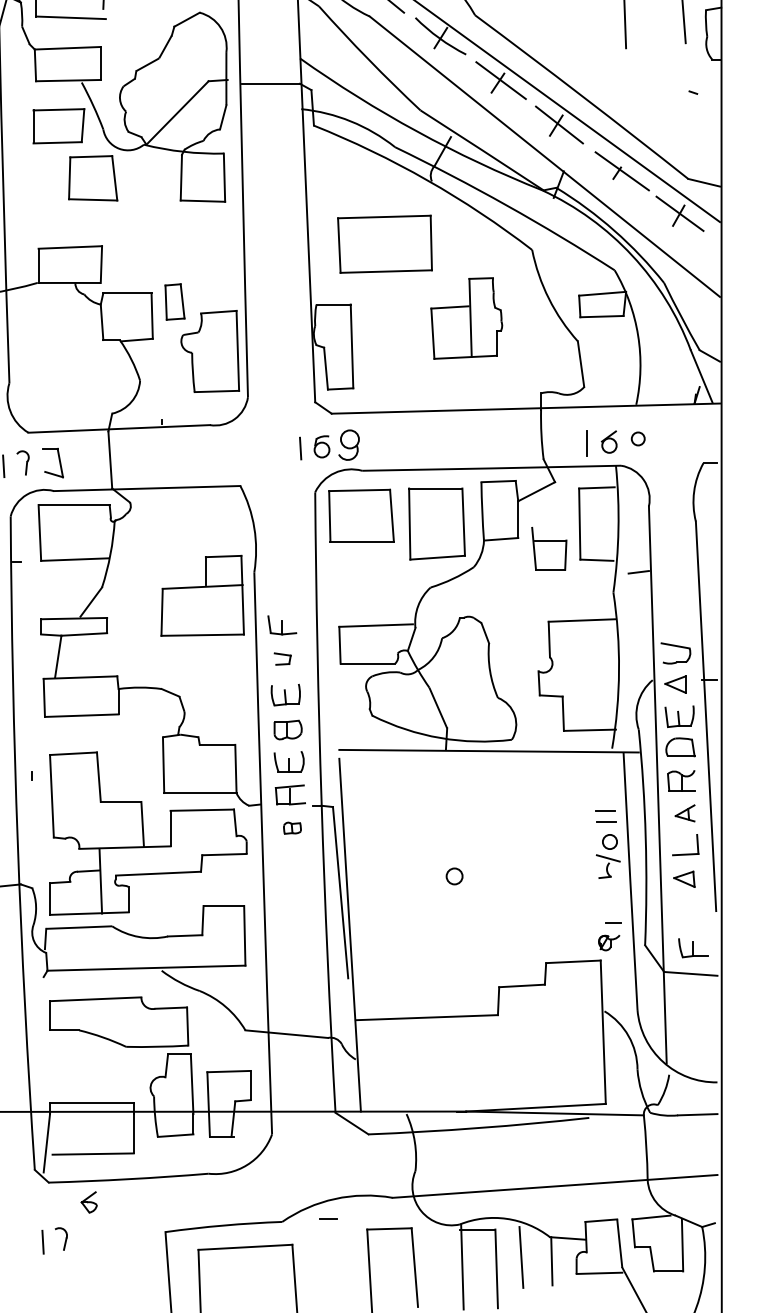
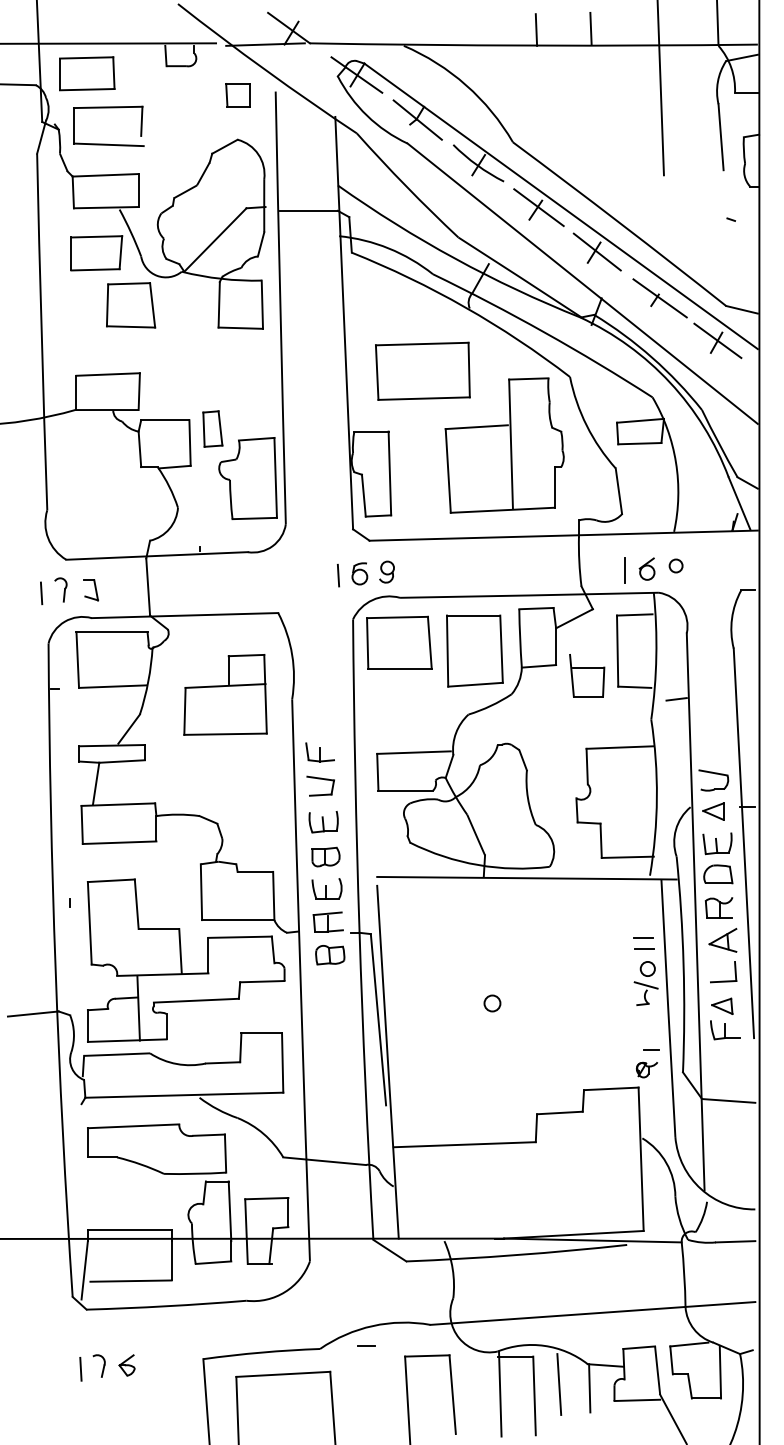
part: (466, 318) -> (504, 445), size x1.67
part: (348, 444) -> (386, 571), size x0.71
part: (52, 463) -> (90, 590), size x0.71
part: (202, 595) -> (225, 694), moved
part: (282, 658) -> (320, 785), size x1.67
part: (684, 813) -> (722, 940), size x1.43
part: (292, 828) -> (330, 955), size x1.67
part: (693, 948) -> (725, 1030), moved
part: (88, 1202) -> (126, 1365), moved

